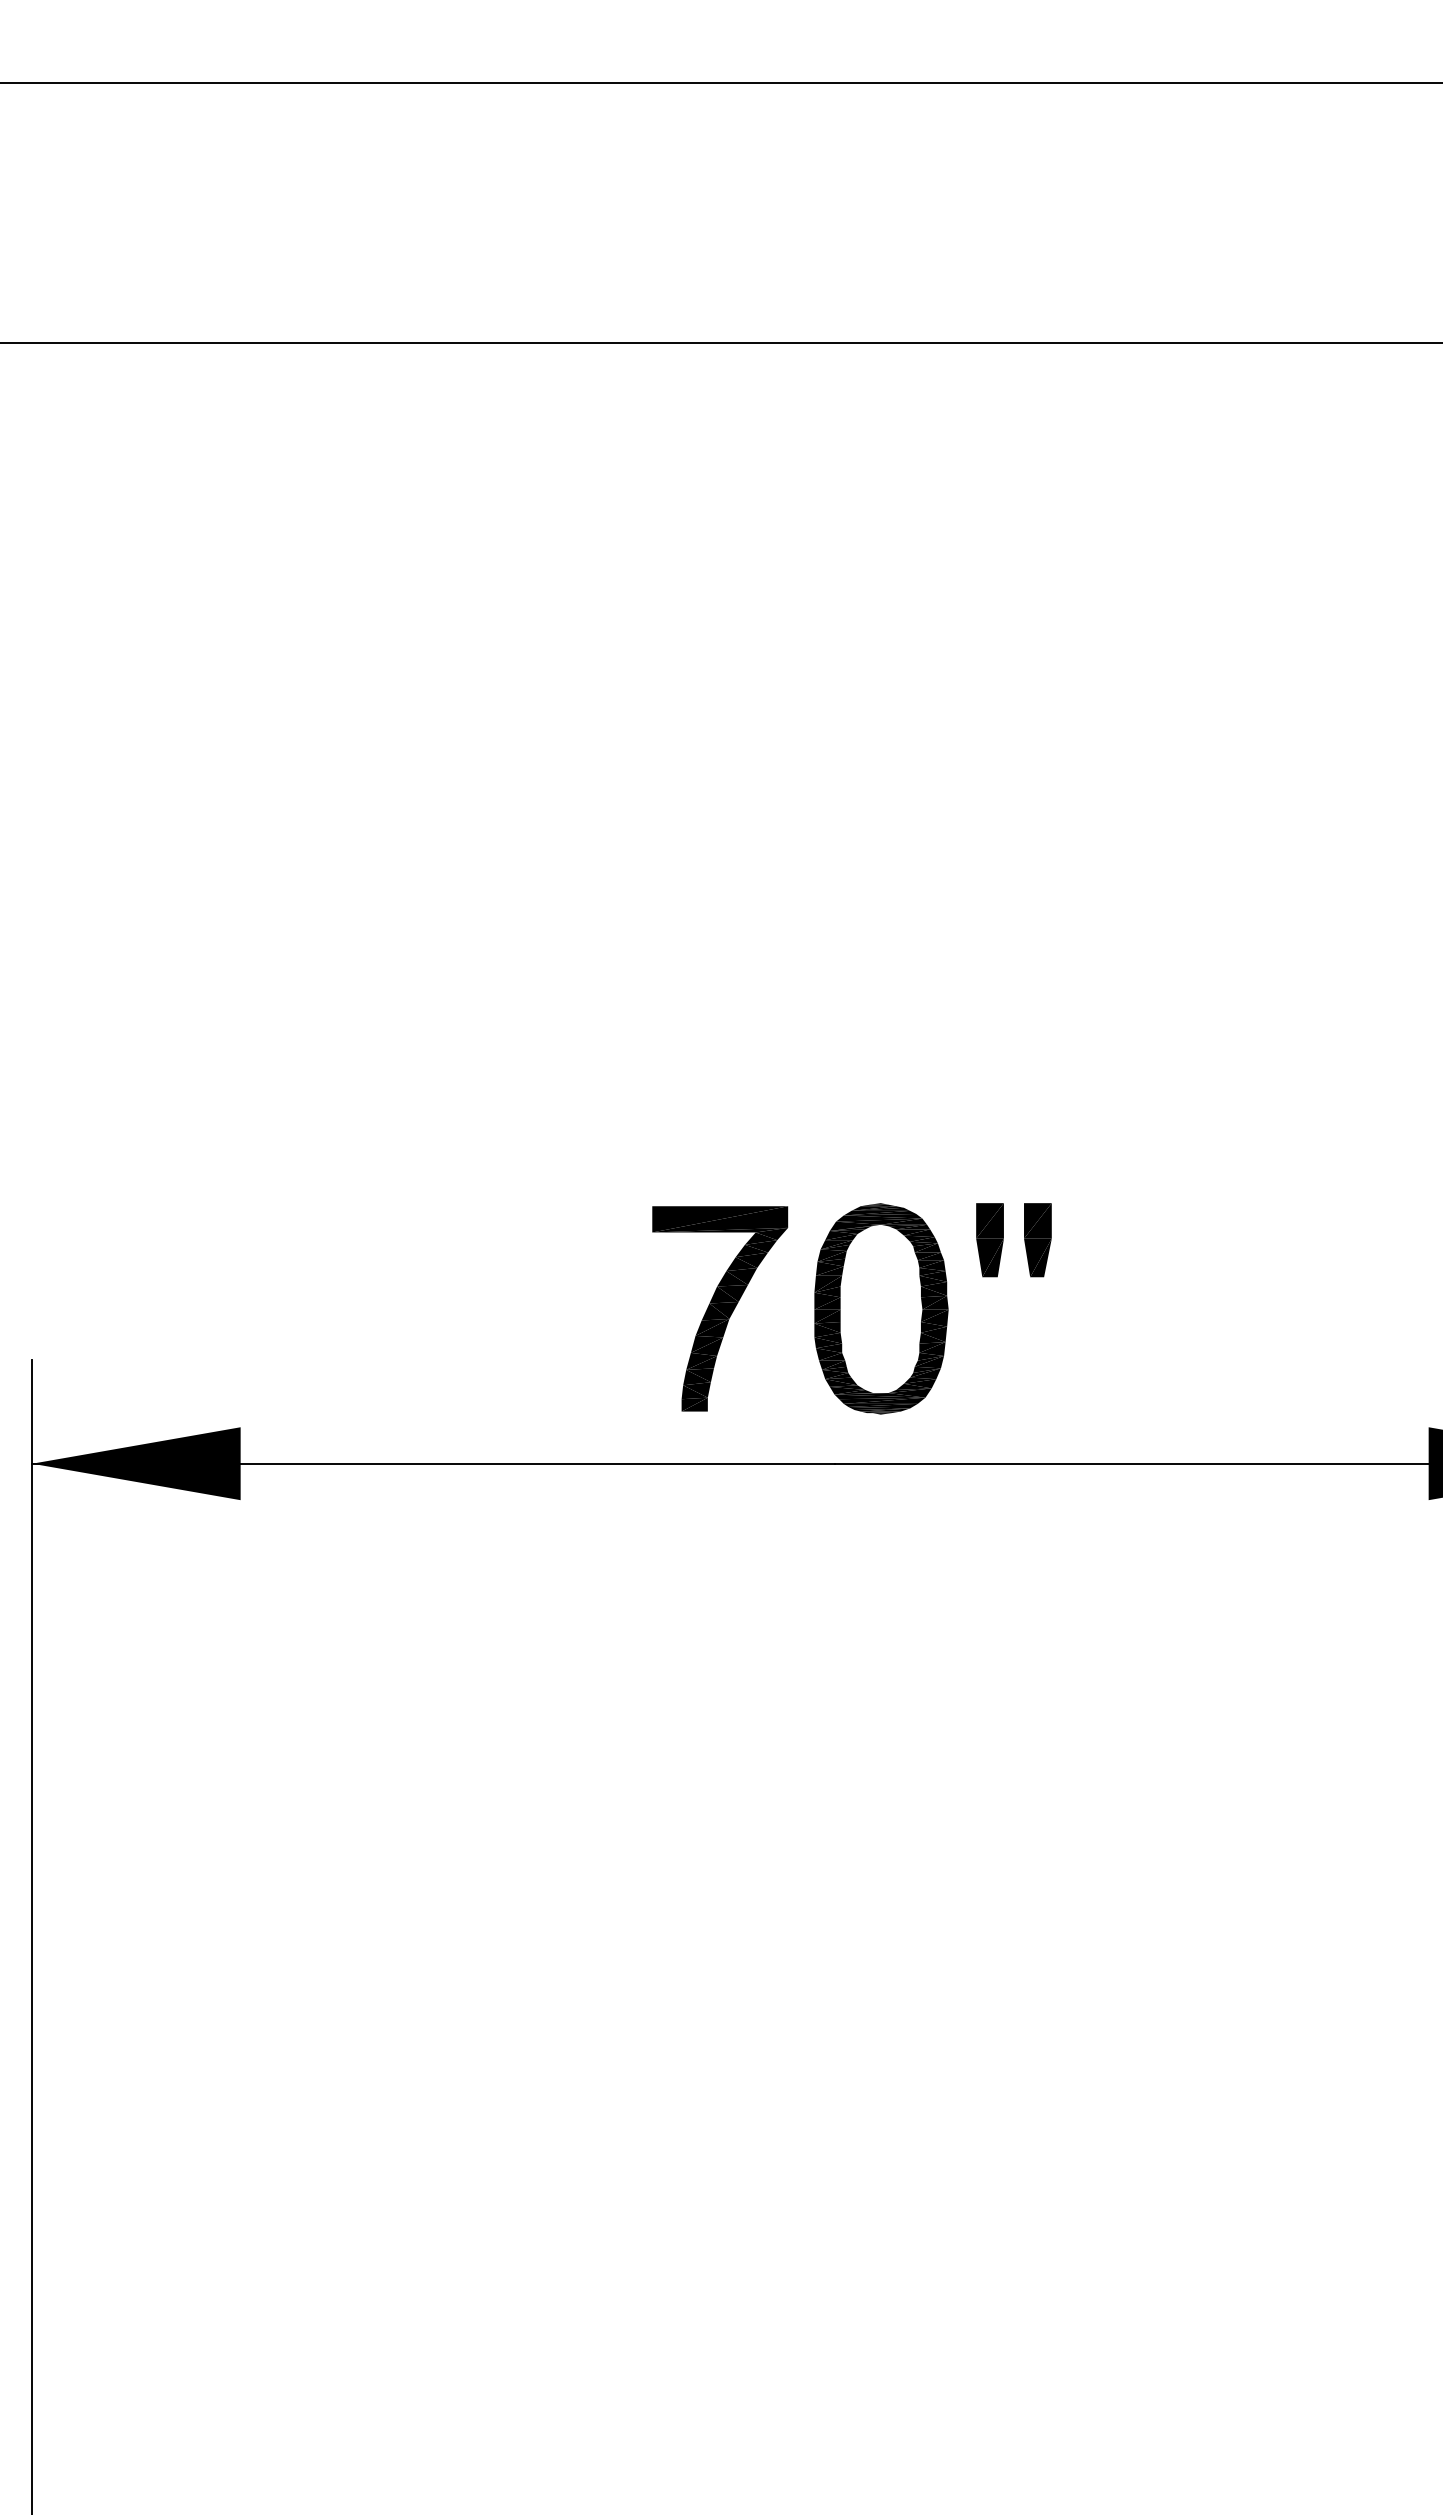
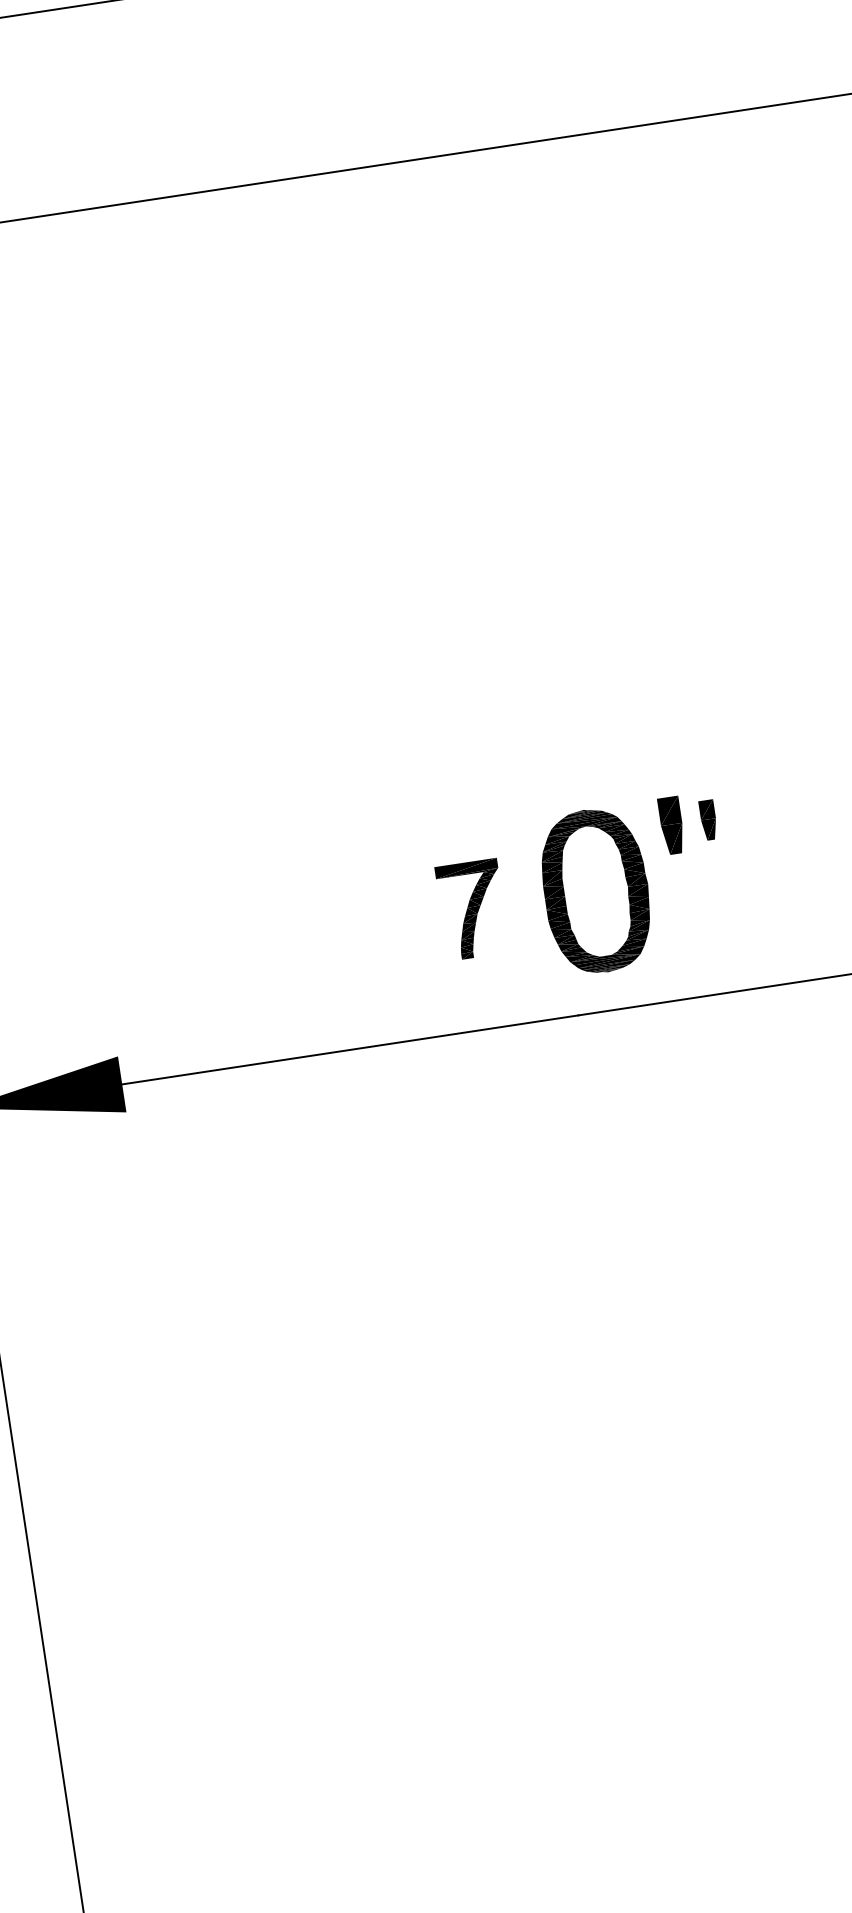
part: (1037, 1240) -> (708, 820), size x0.7
part: (720, 1308) -> (472, 909), size x0.6

